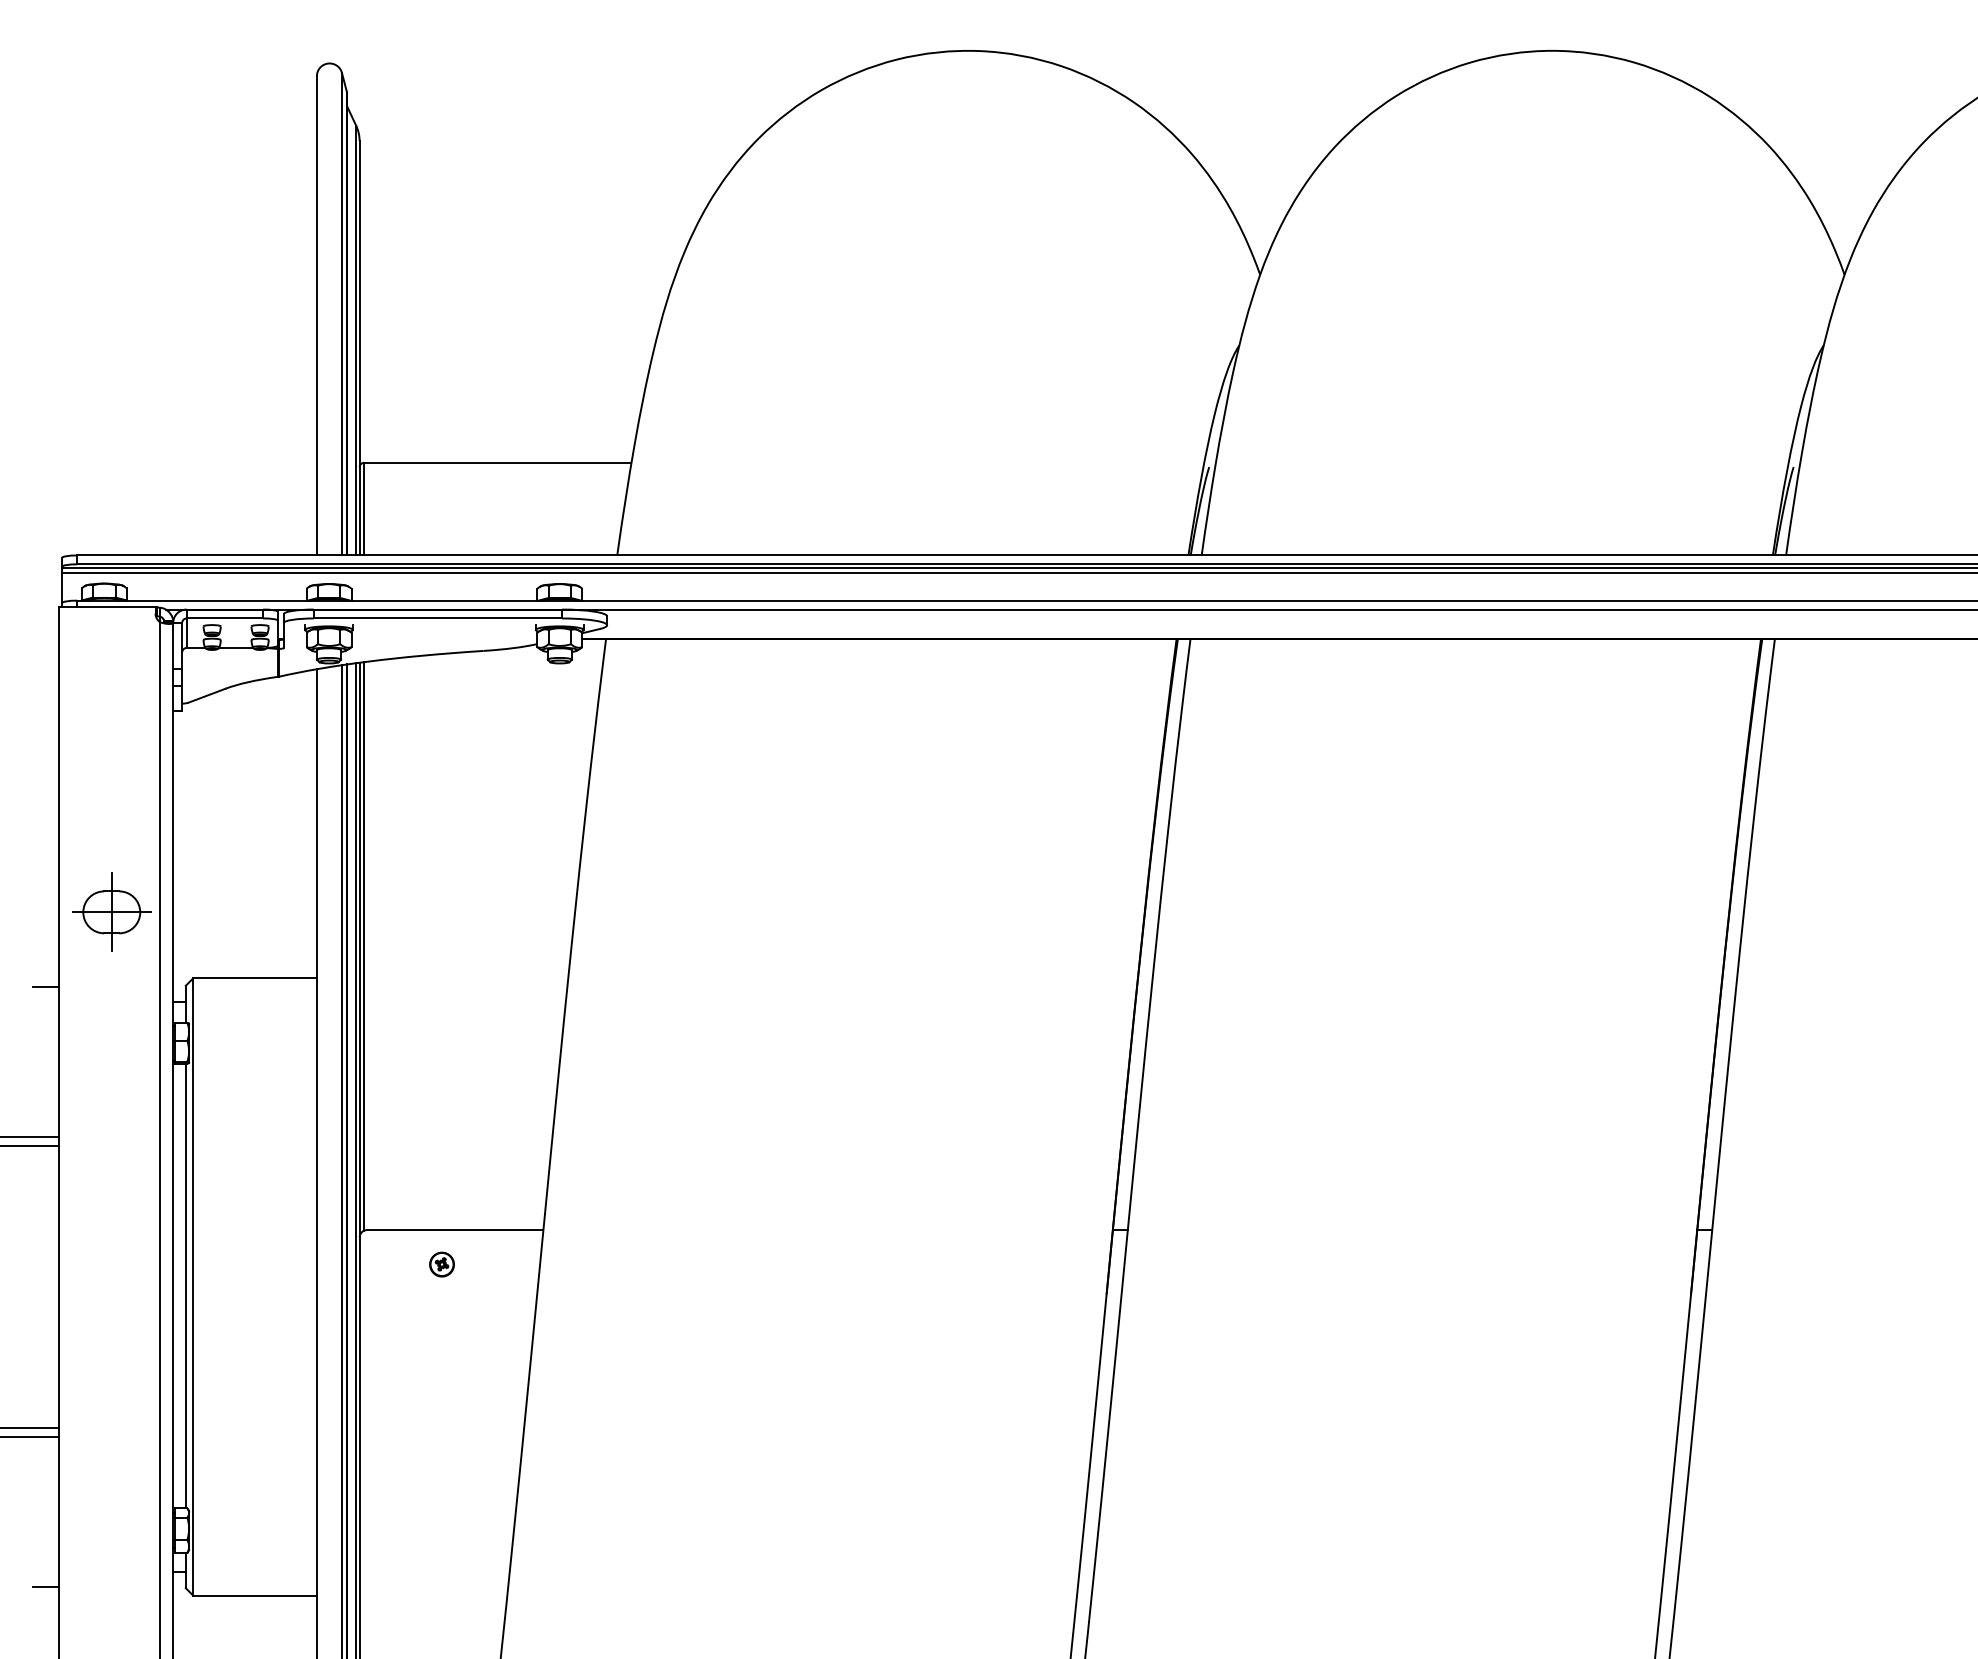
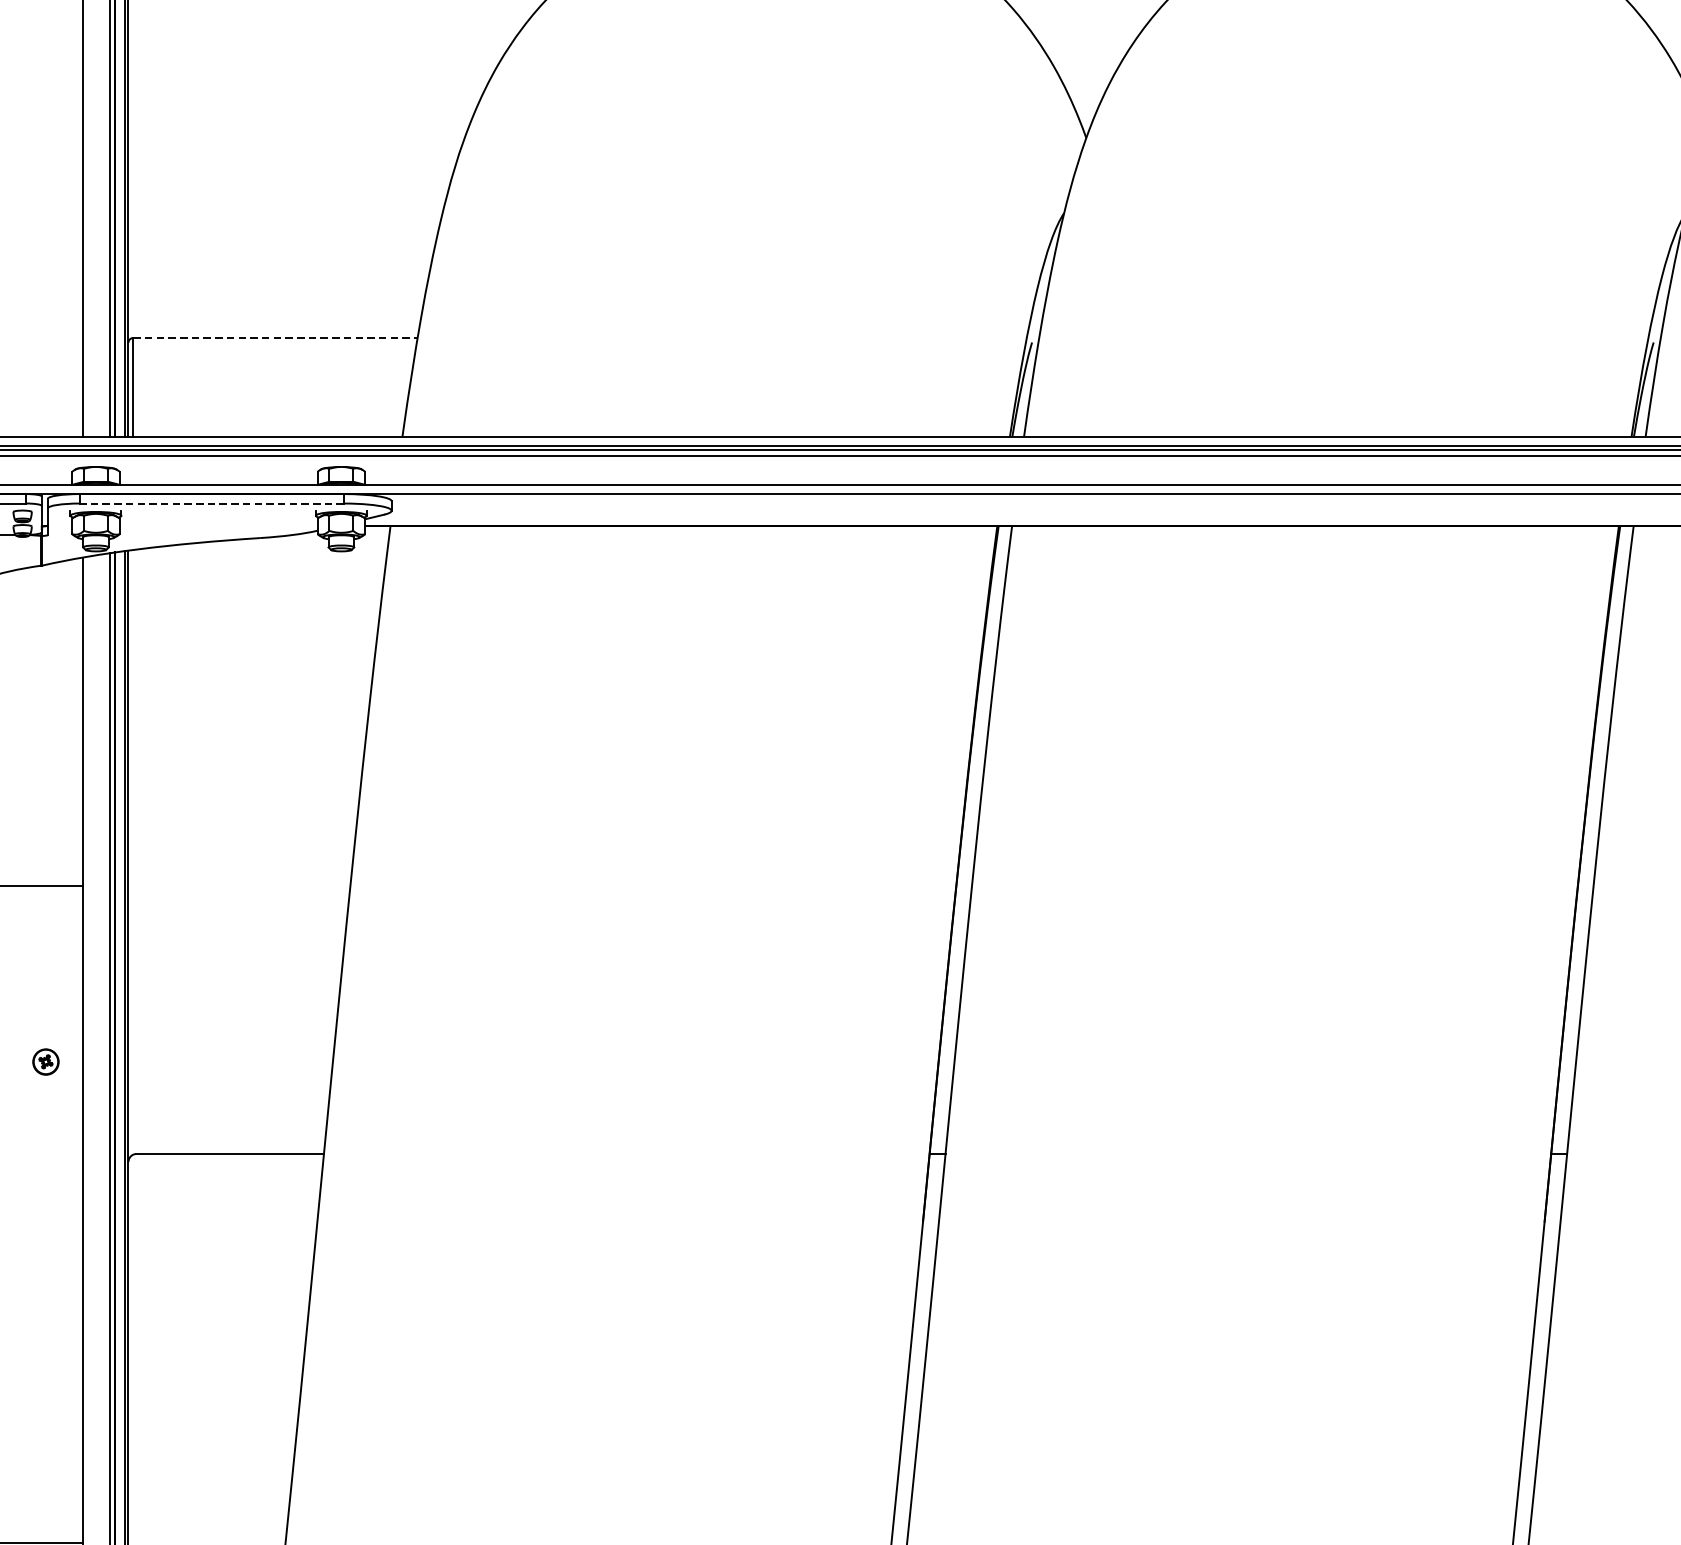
line: (497, 462) -> (275, 337), solid -> dashed
line: (437, 618) -> (211, 503), solid -> dashed
line: (364, 946) -> (133, 852), removed
part: (441, 1264) -> (45, 1061), moved

